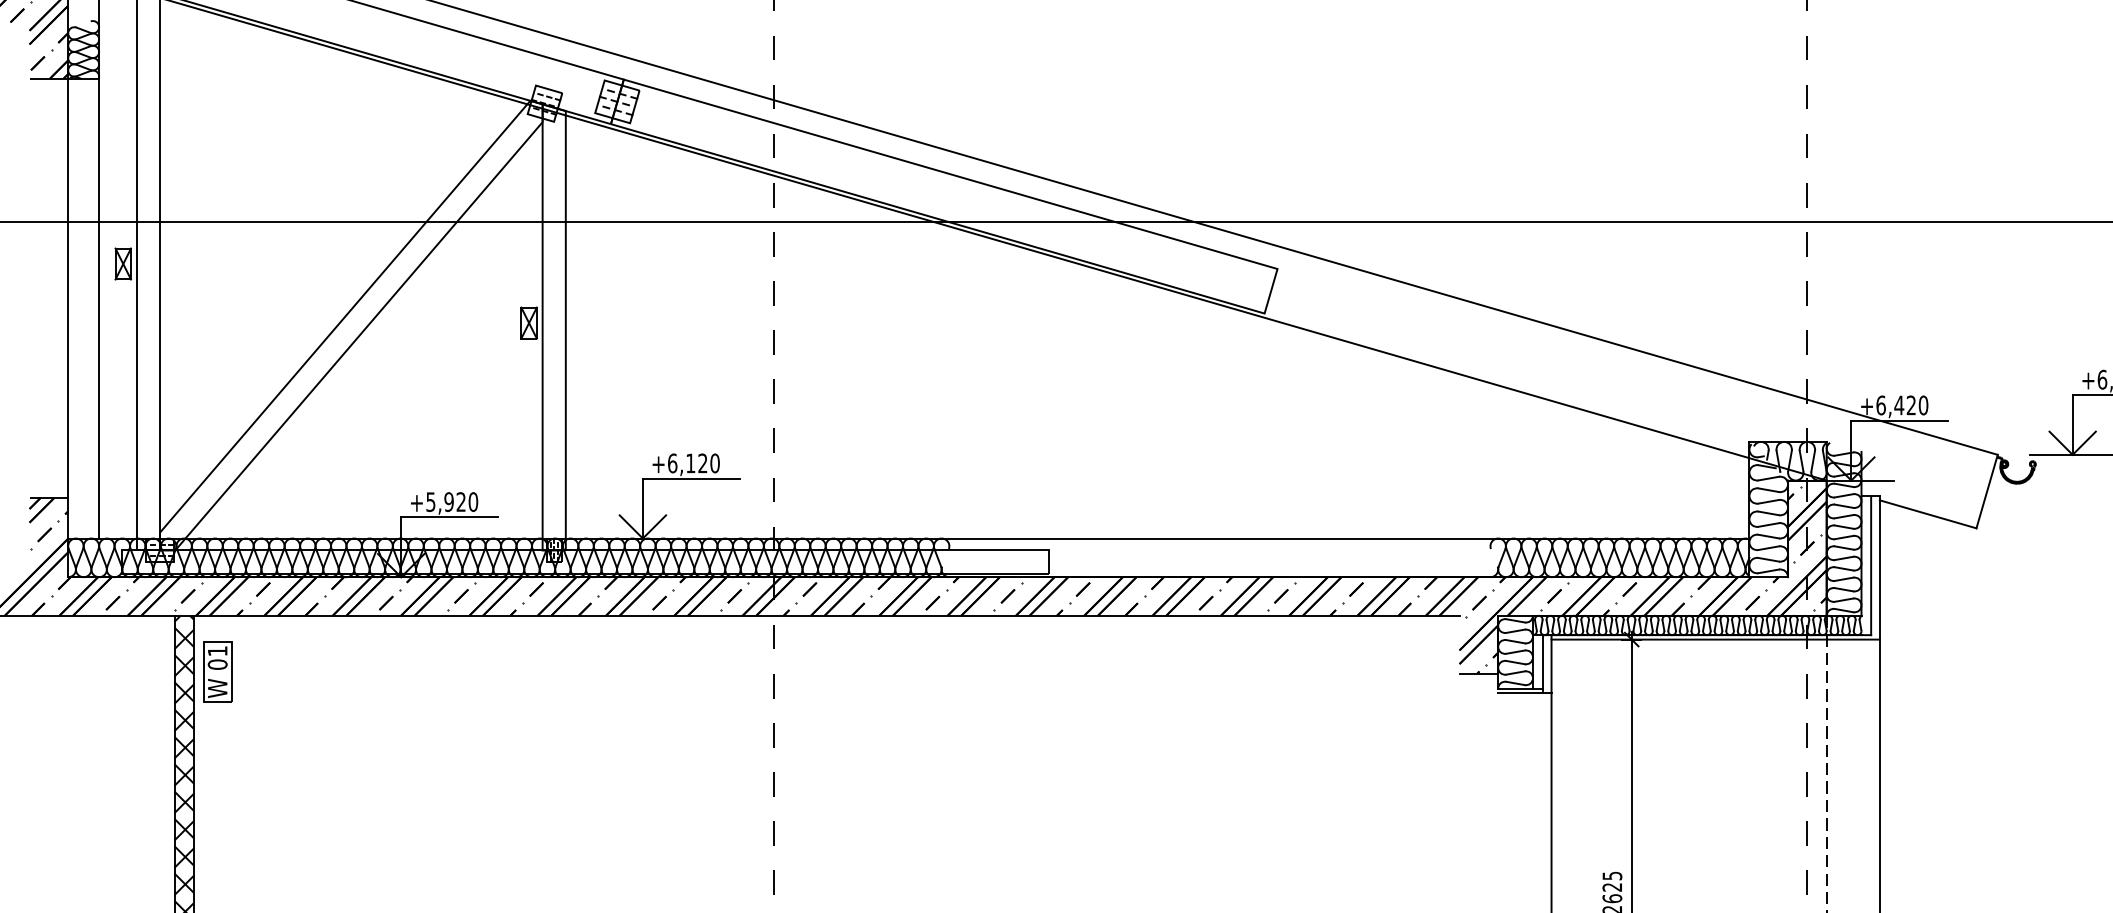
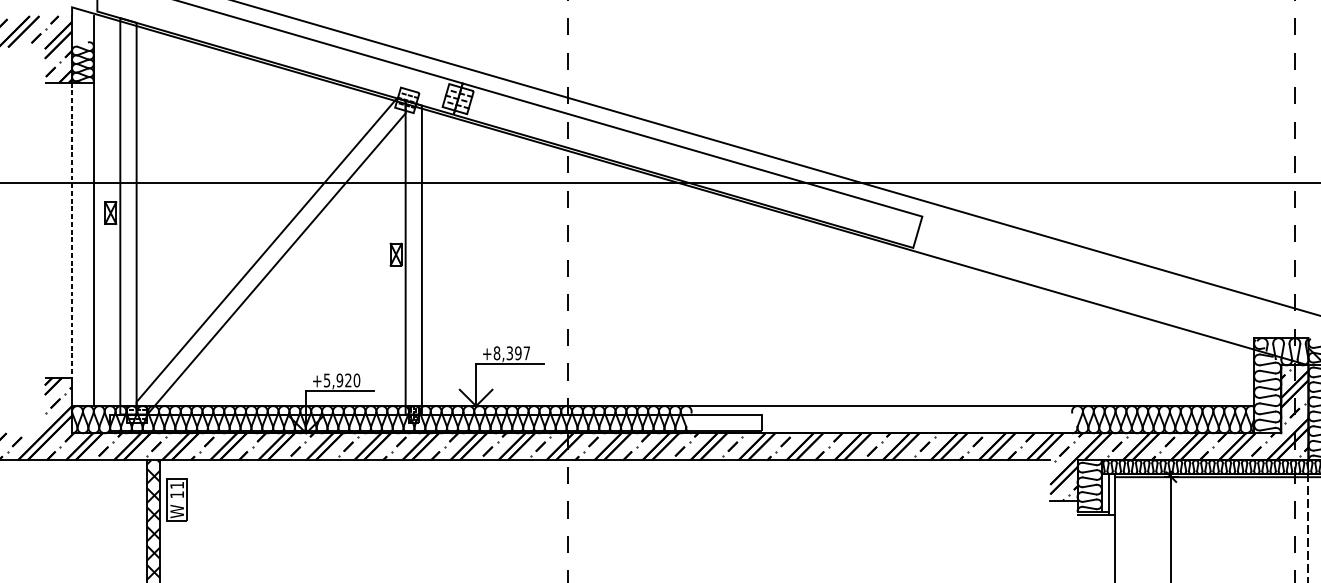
line: (68, 288) -> (72, 230), solid -> dashed
text: (693, 463) -> (511, 353), +6,120 -> +8,397
text: (217, 664) -> (177, 494), 01 -> 11

